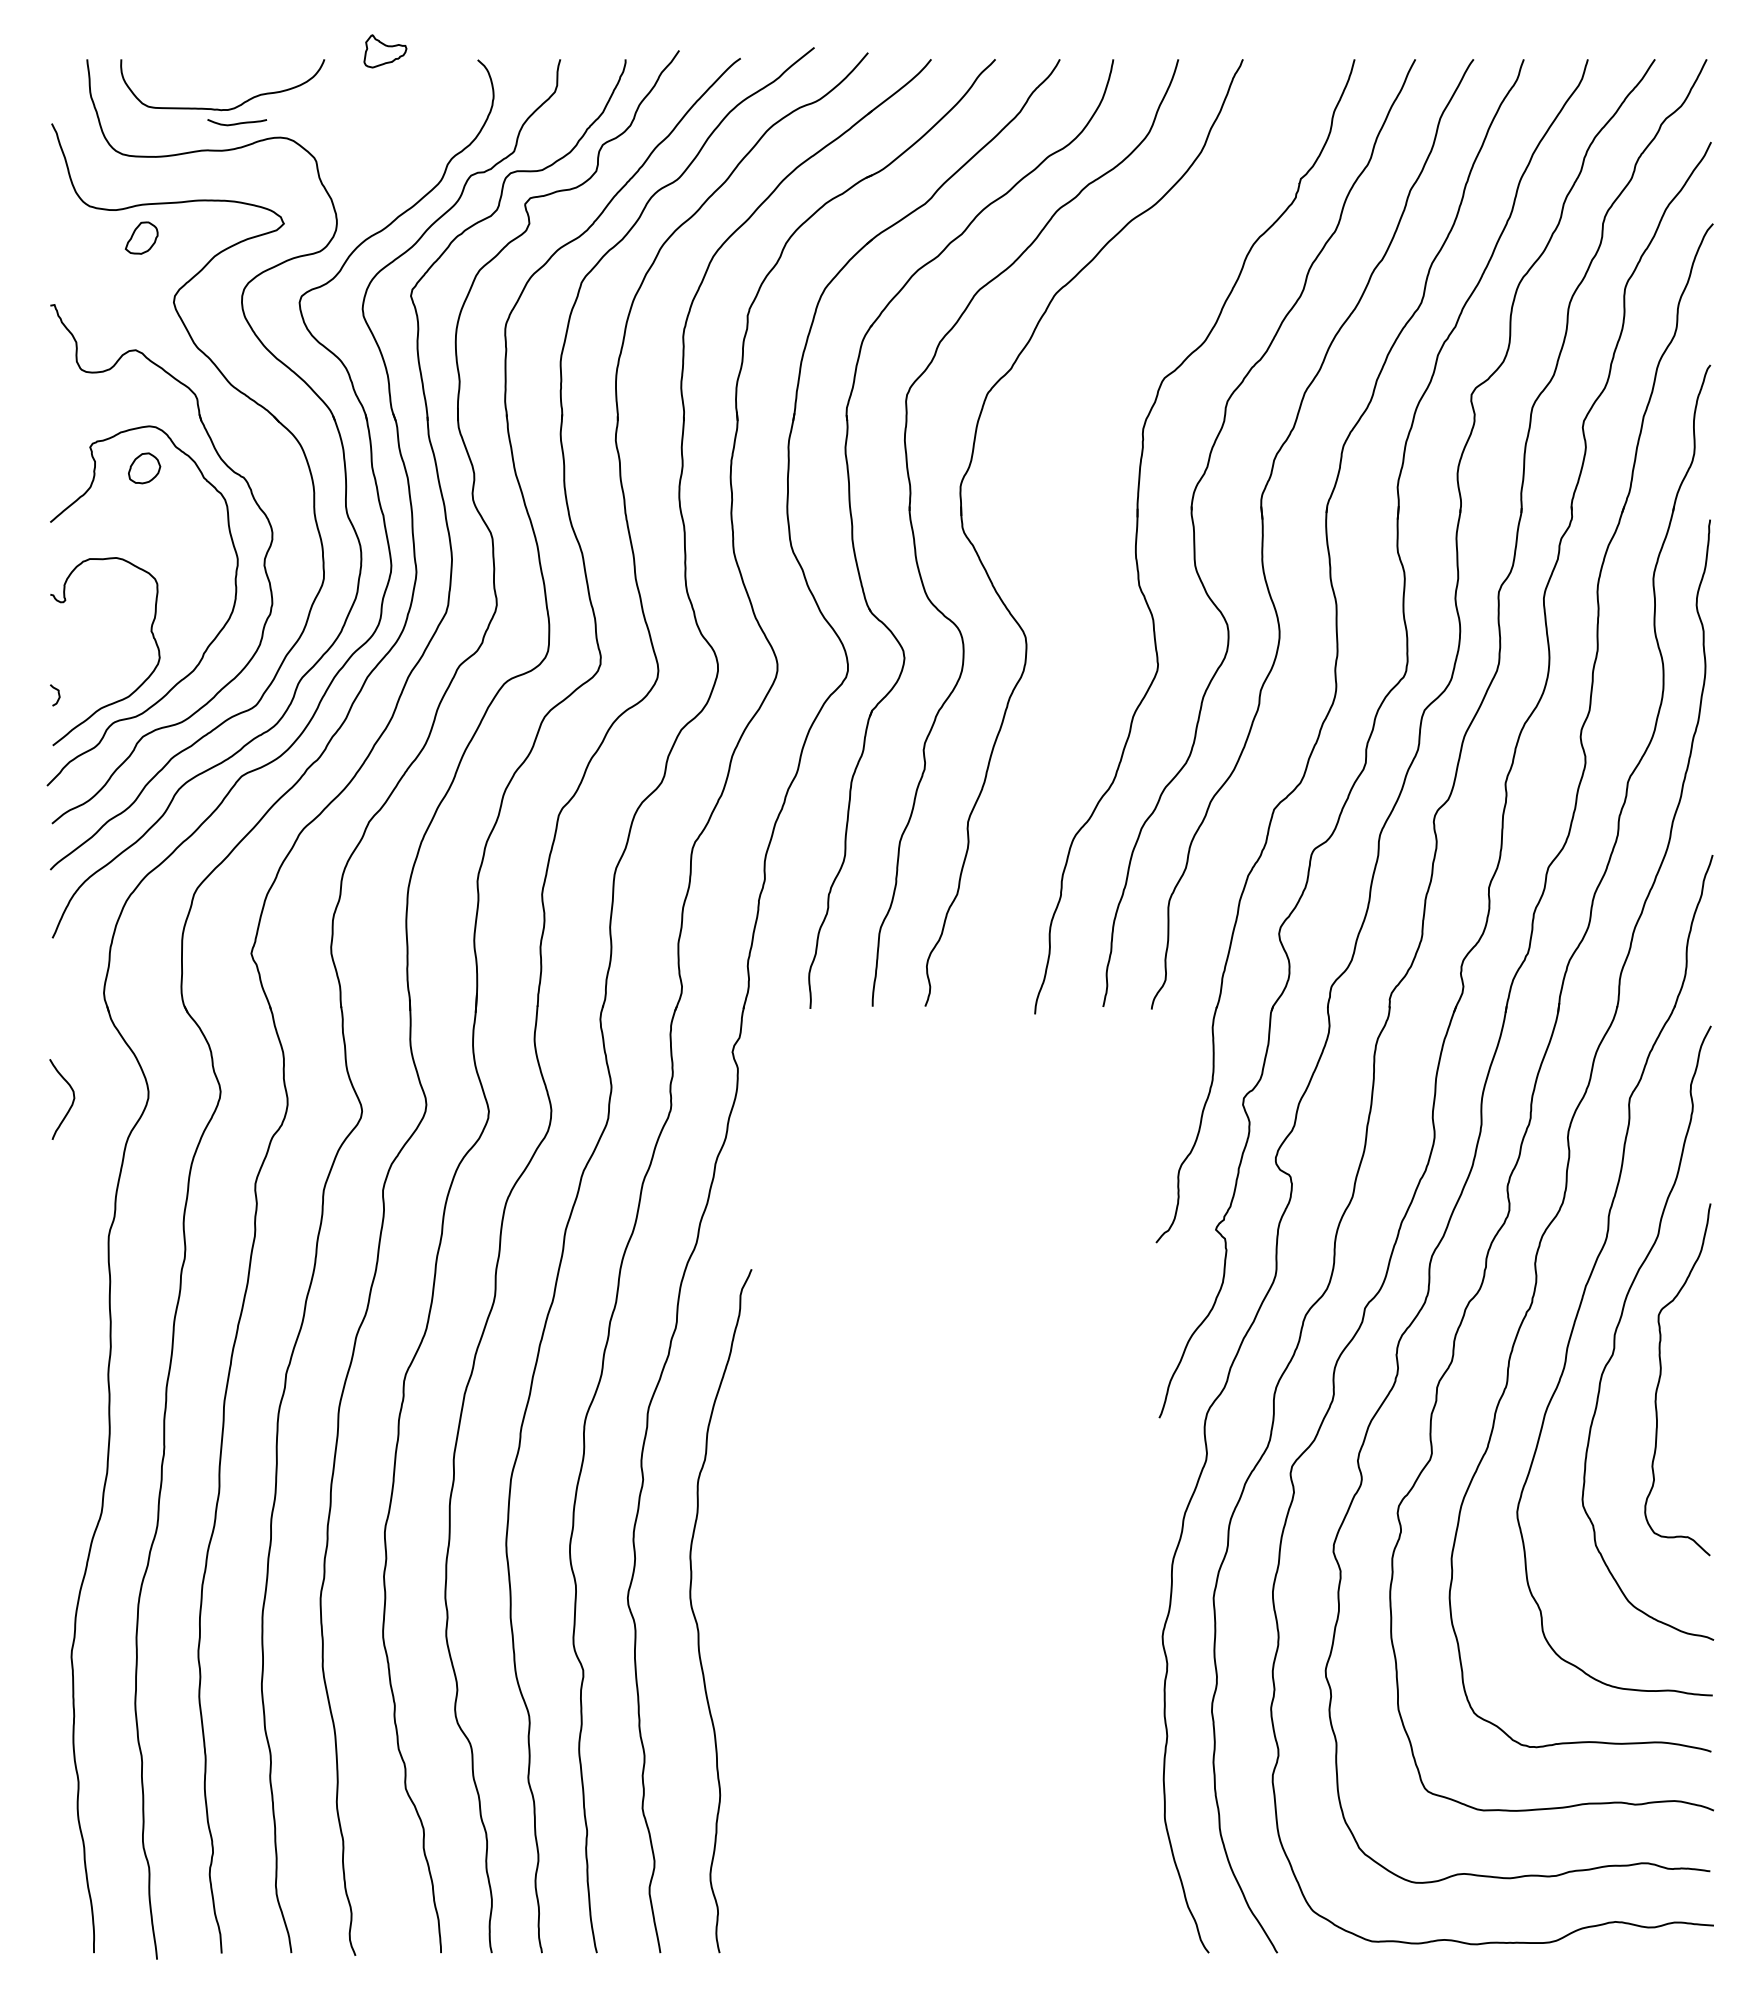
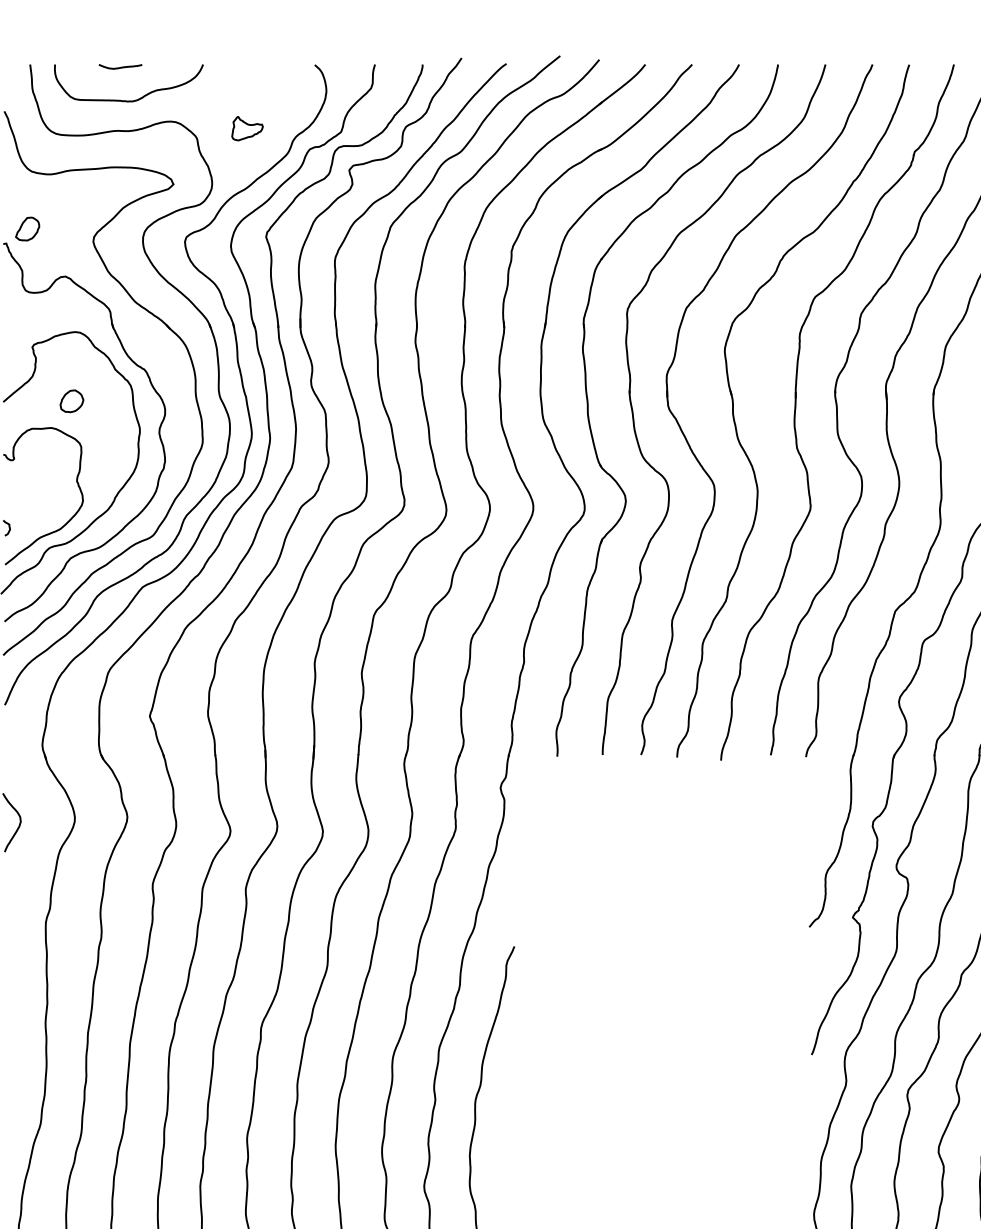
part: (385, 51) -> (247, 128), moved
curve: (238, 122) -> (121, 66), moved
part: (141, 237) -> (27, 228), moved
part: (144, 468) -> (71, 401), moved
part: (1055, 552) -> (735, 423), added

